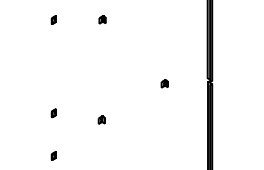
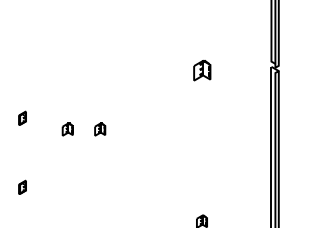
part: (164, 83) -> (201, 70), size x1.6
part: (81, 119) -> (67, 128), added

